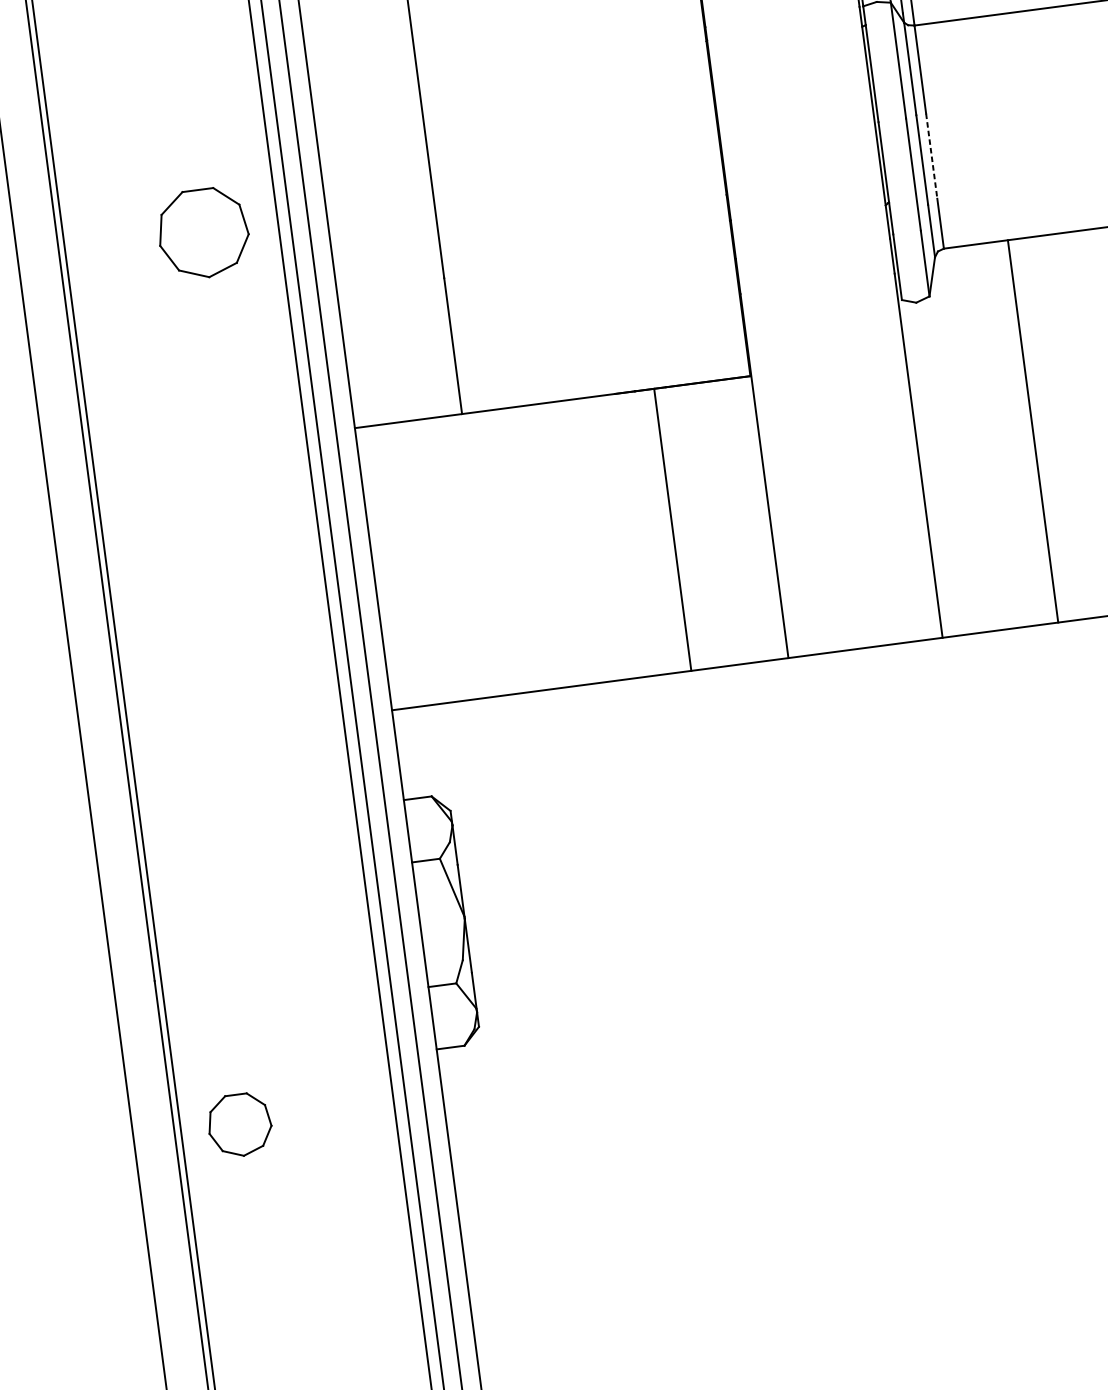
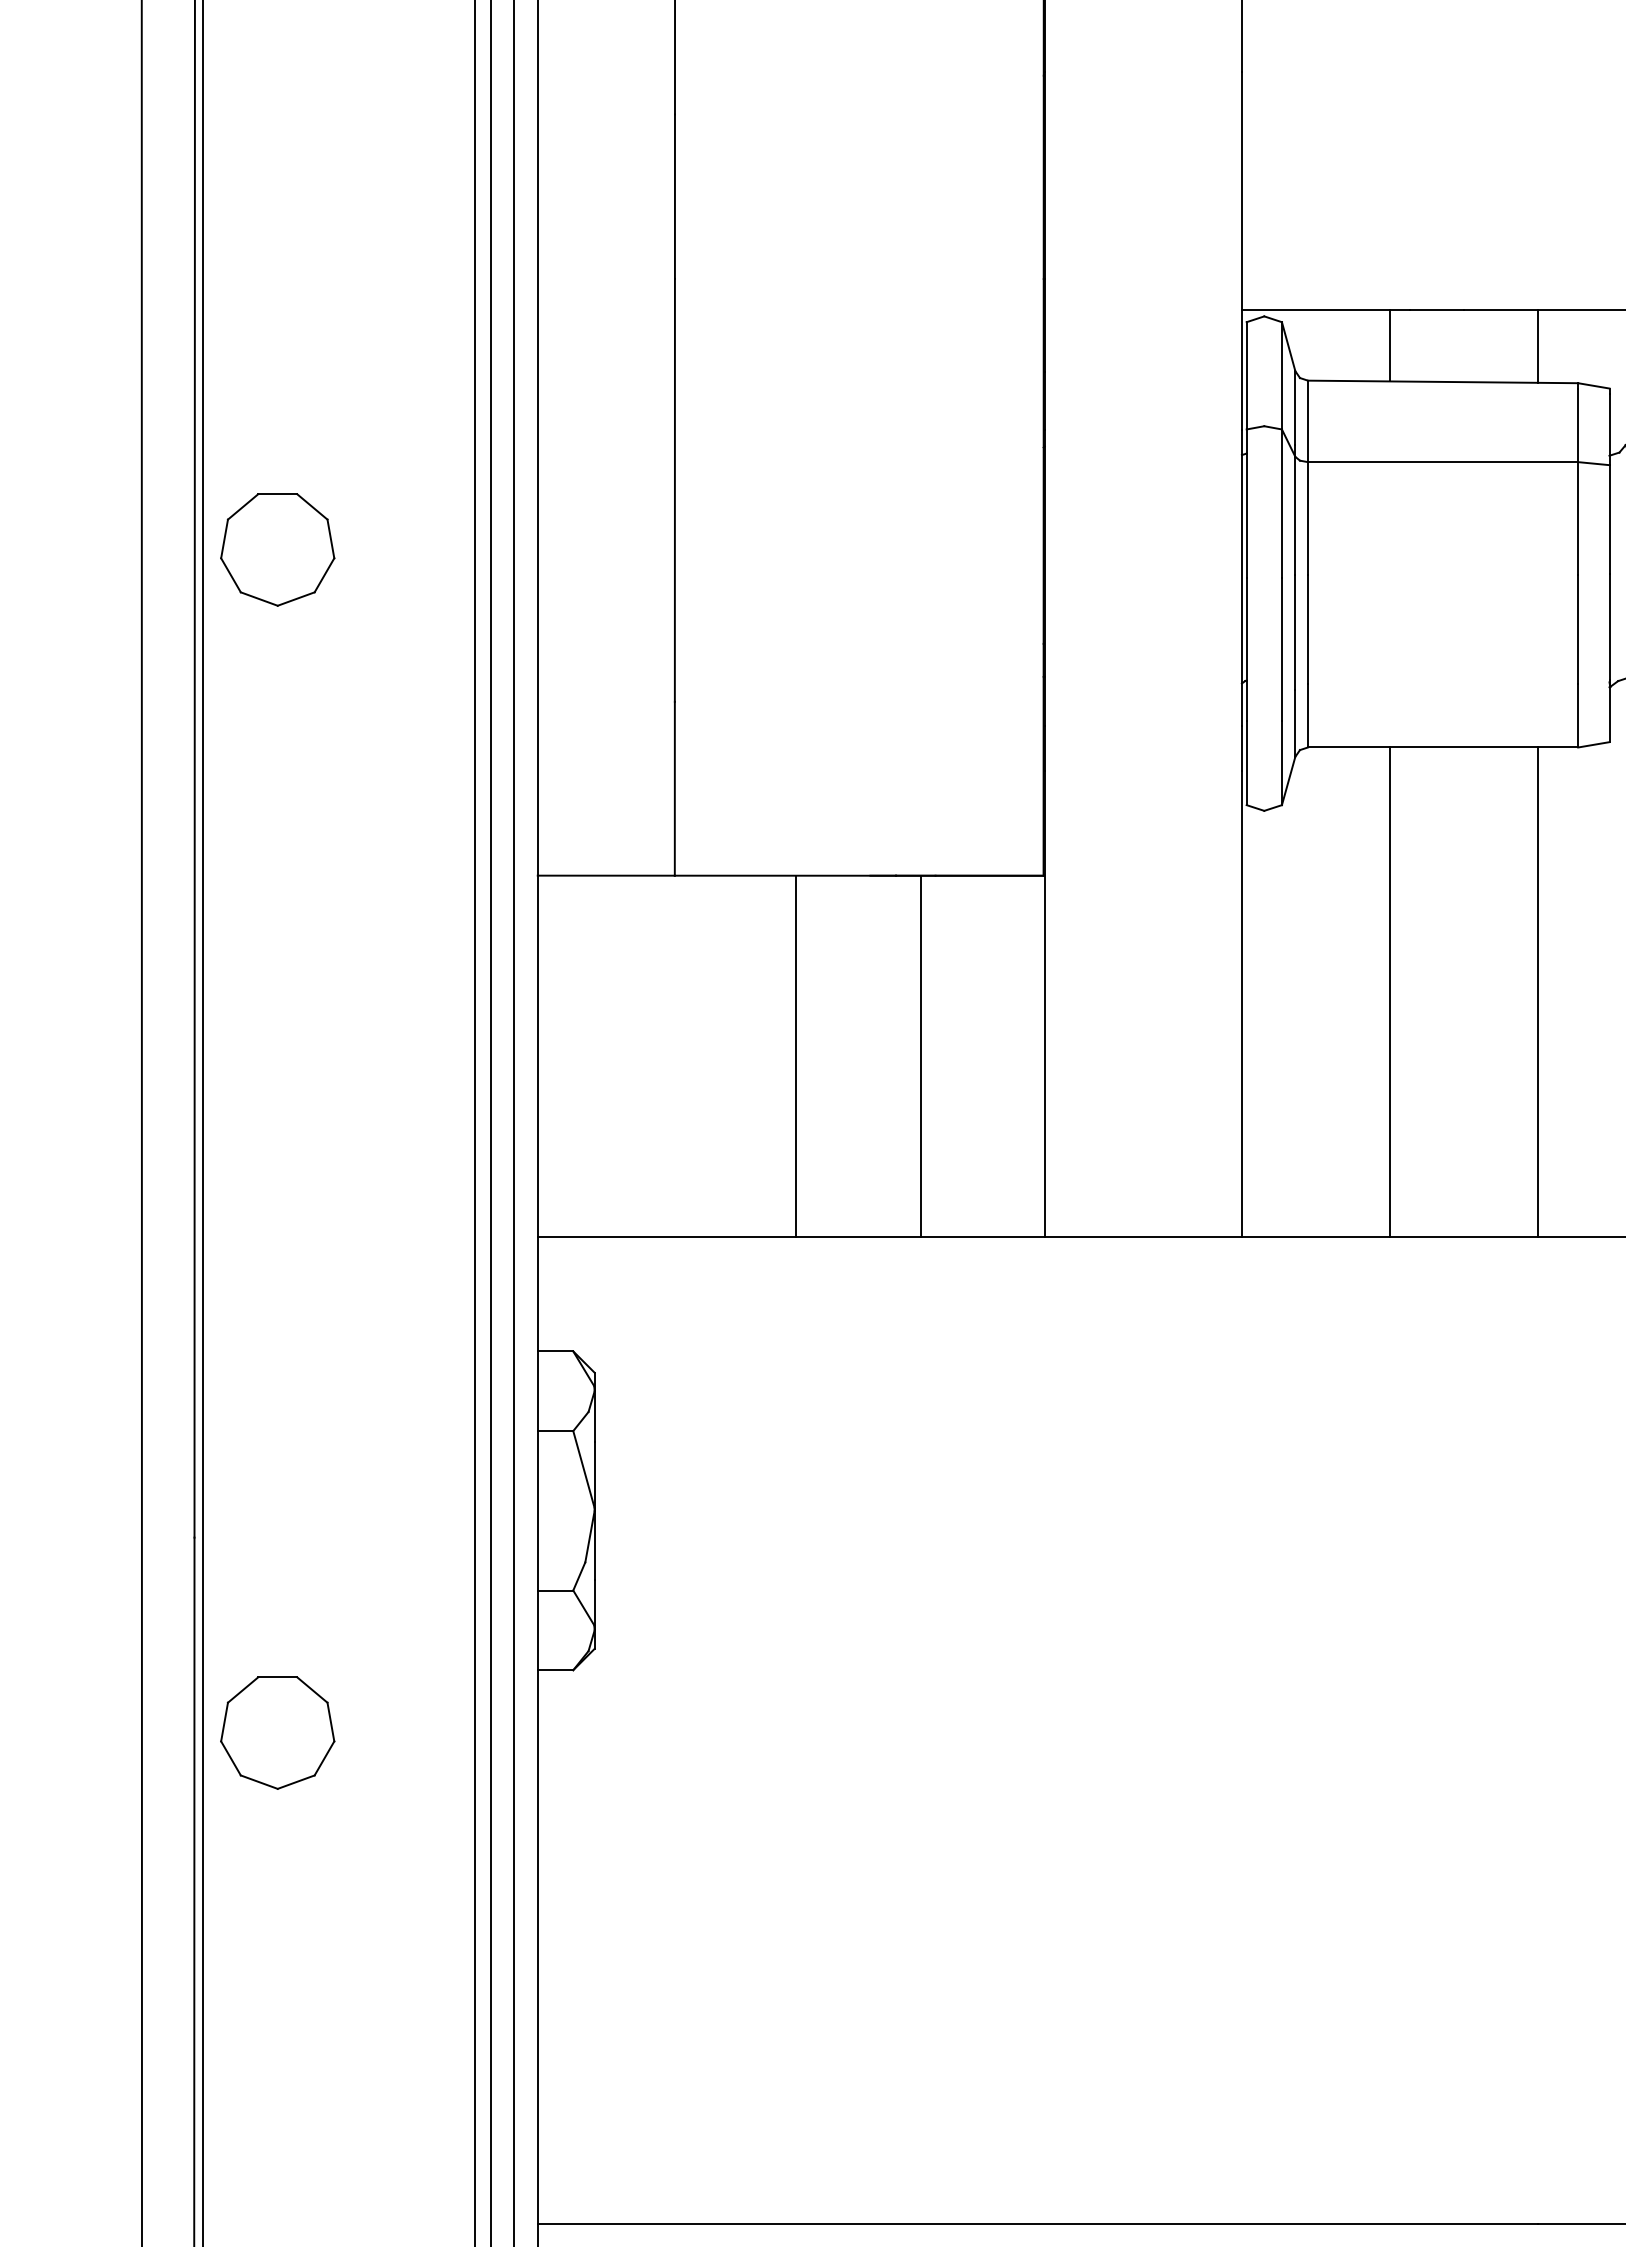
line: (931, 156) -> (1307, 629), dashed -> solid
part: (203, 233) -> (277, 549), moved
line: (575, 542) -> (796, 1055), added
part: (239, 1124) -> (277, 1732), size x1.43

